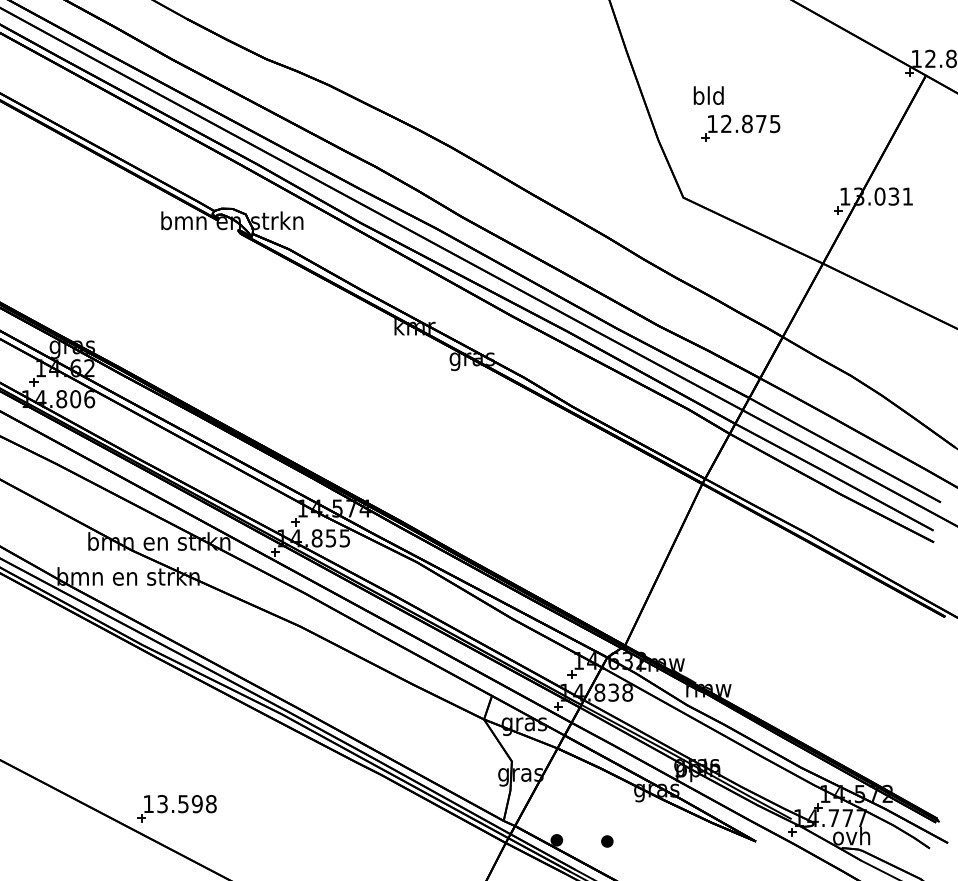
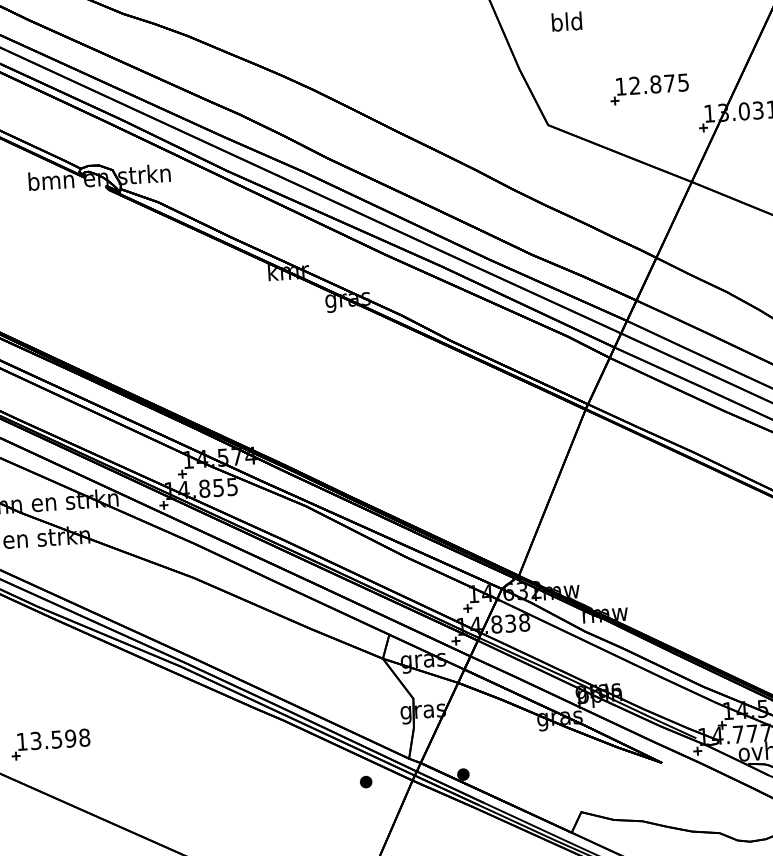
part: (740, 127) -> (649, 88), moved
part: (176, 808) -> (50, 744), moved
part: (607, 841) -> (366, 782), moved

